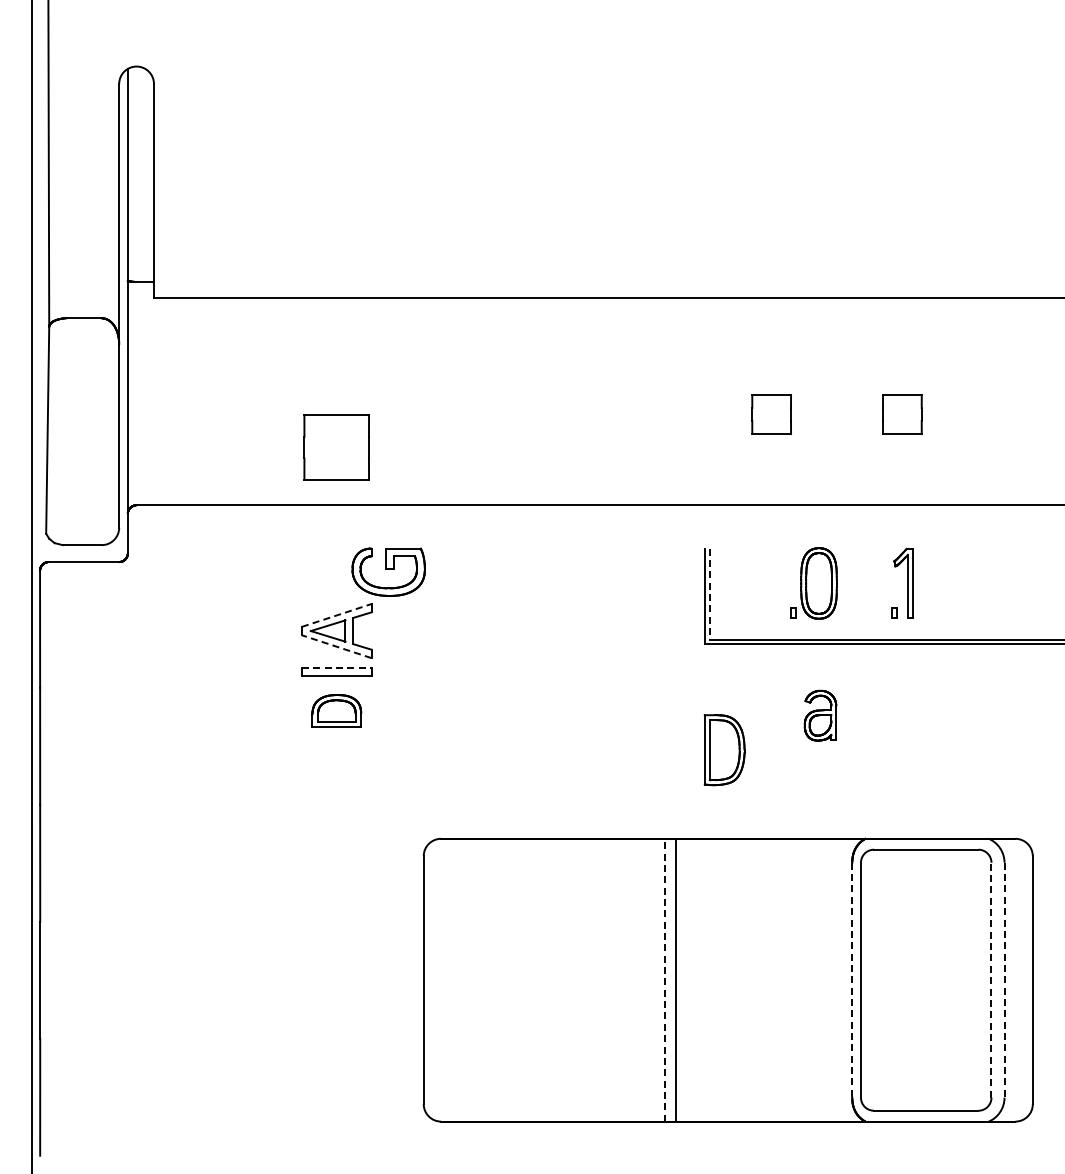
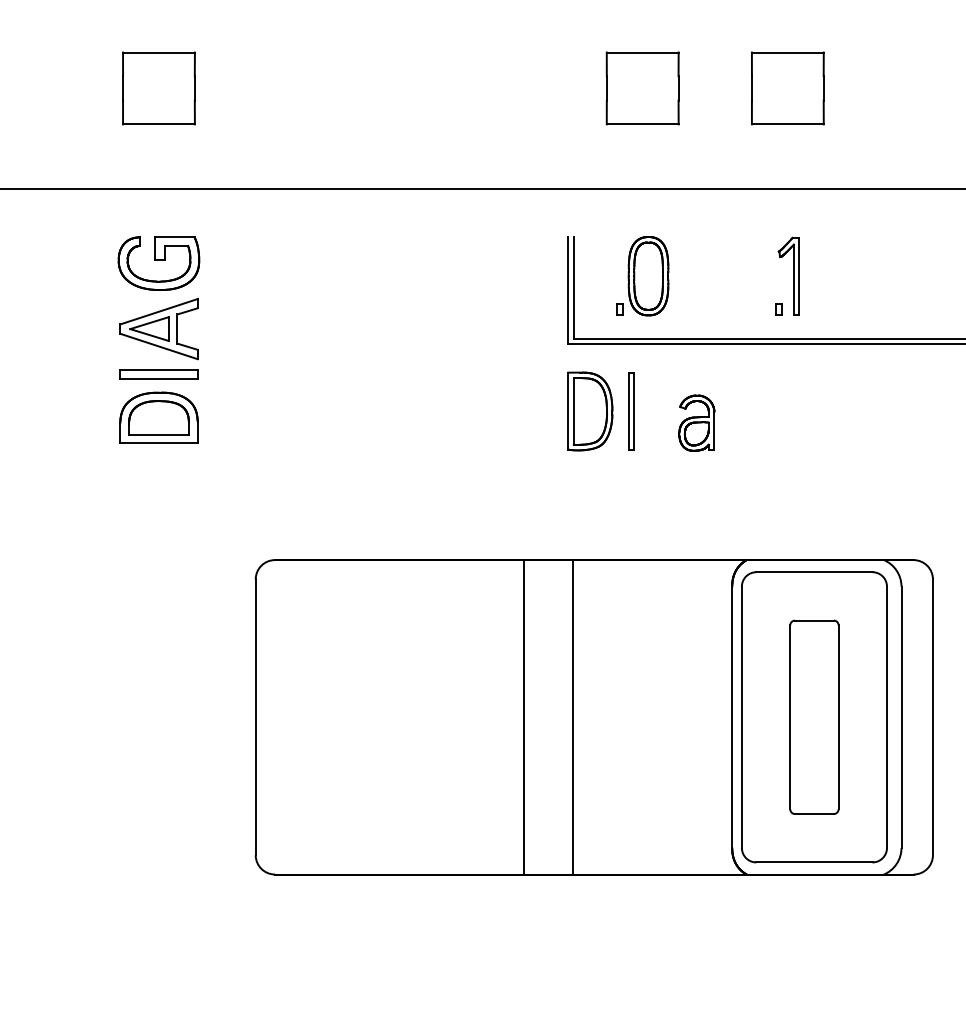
part: (771, 414) -> (642, 88), size x1.67
part: (902, 414) -> (788, 88), size x1.67
part: (336, 447) -> (158, 88), moved
part: (388, 571) -> (158, 262), moved
part: (813, 583) -> (642, 276), moved
line: (709, 594) -> (573, 288), dashed -> solid
line: (336, 615) -> (158, 311), dashed -> solid
line: (336, 646) -> (158, 346), dashed -> solid
line: (336, 668) -> (158, 370), dashed -> solid
part: (761, 705) -> (631, 411), added
part: (336, 710) -> (158, 417), size x1.43
part: (724, 750) -> (590, 411), moved
line: (665, 979) -> (524, 716), dashed -> solid
line: (675, 979) -> (572, 716), moved
line: (991, 979) -> (887, 716), dashed -> solid
line: (852, 980) -> (732, 717), dashed -> solid
part: (925, 980) -> (813, 717), added
line: (1004, 980) -> (901, 717), dashed -> solid

